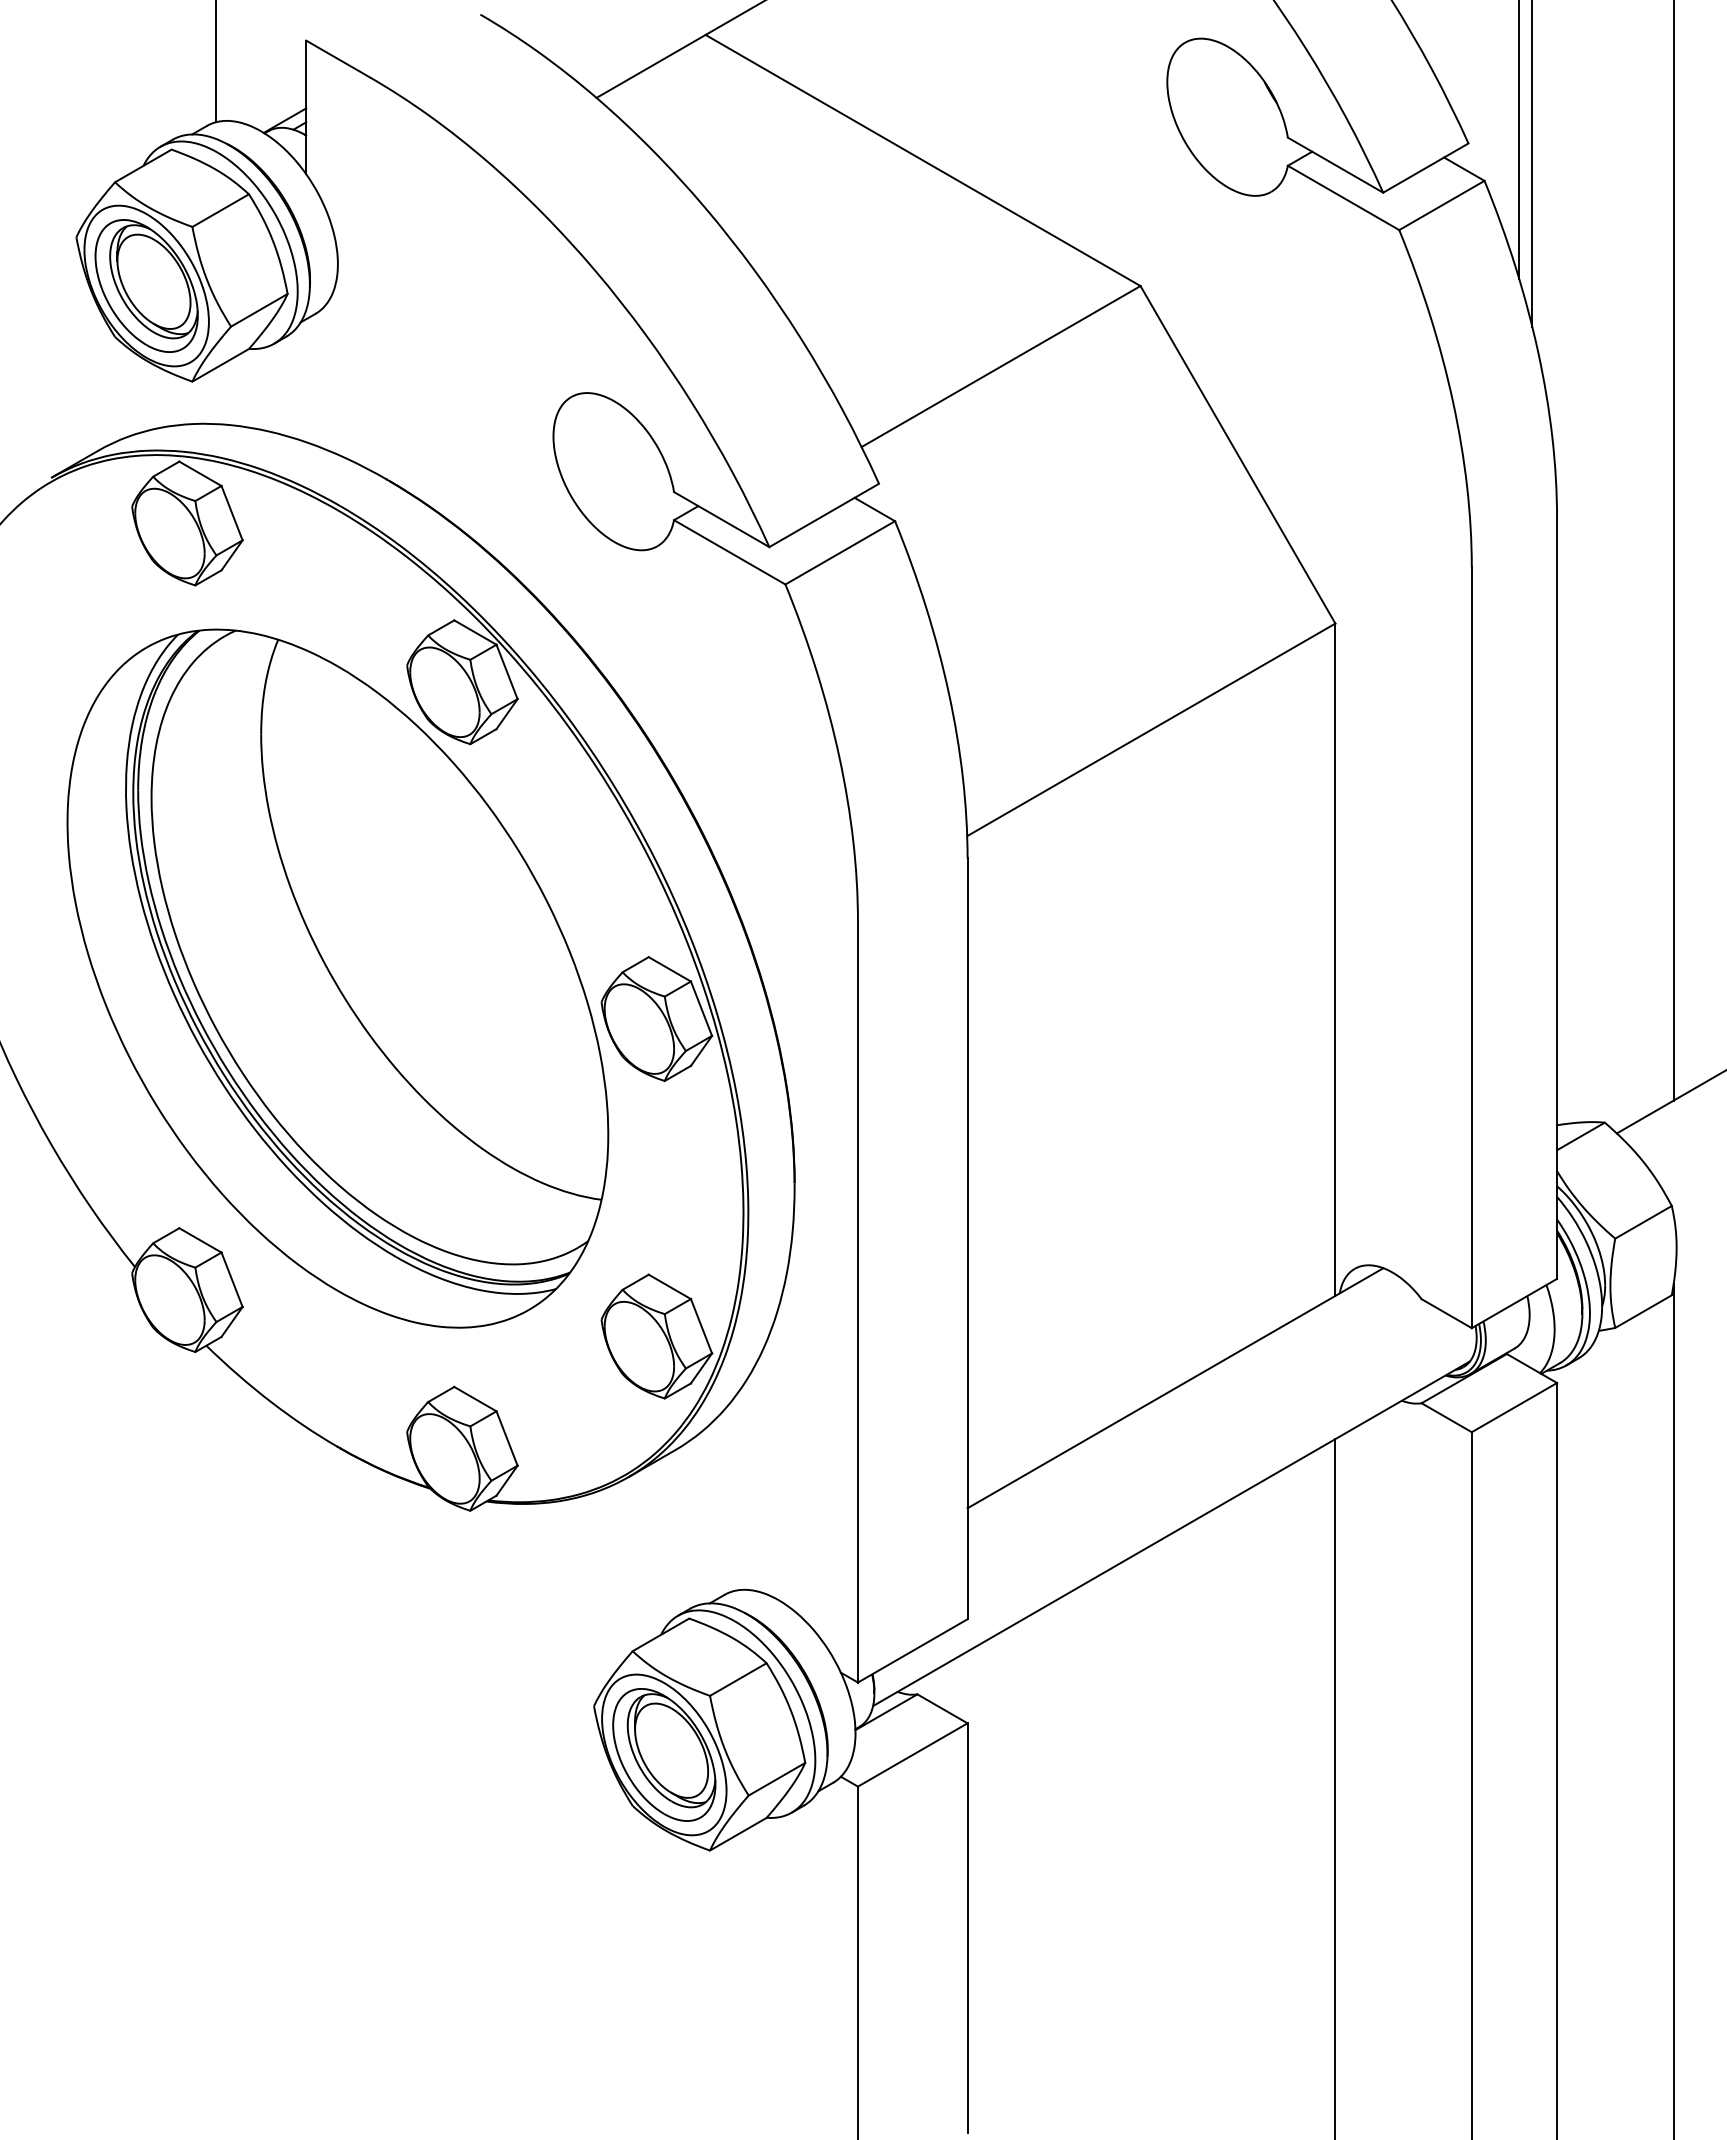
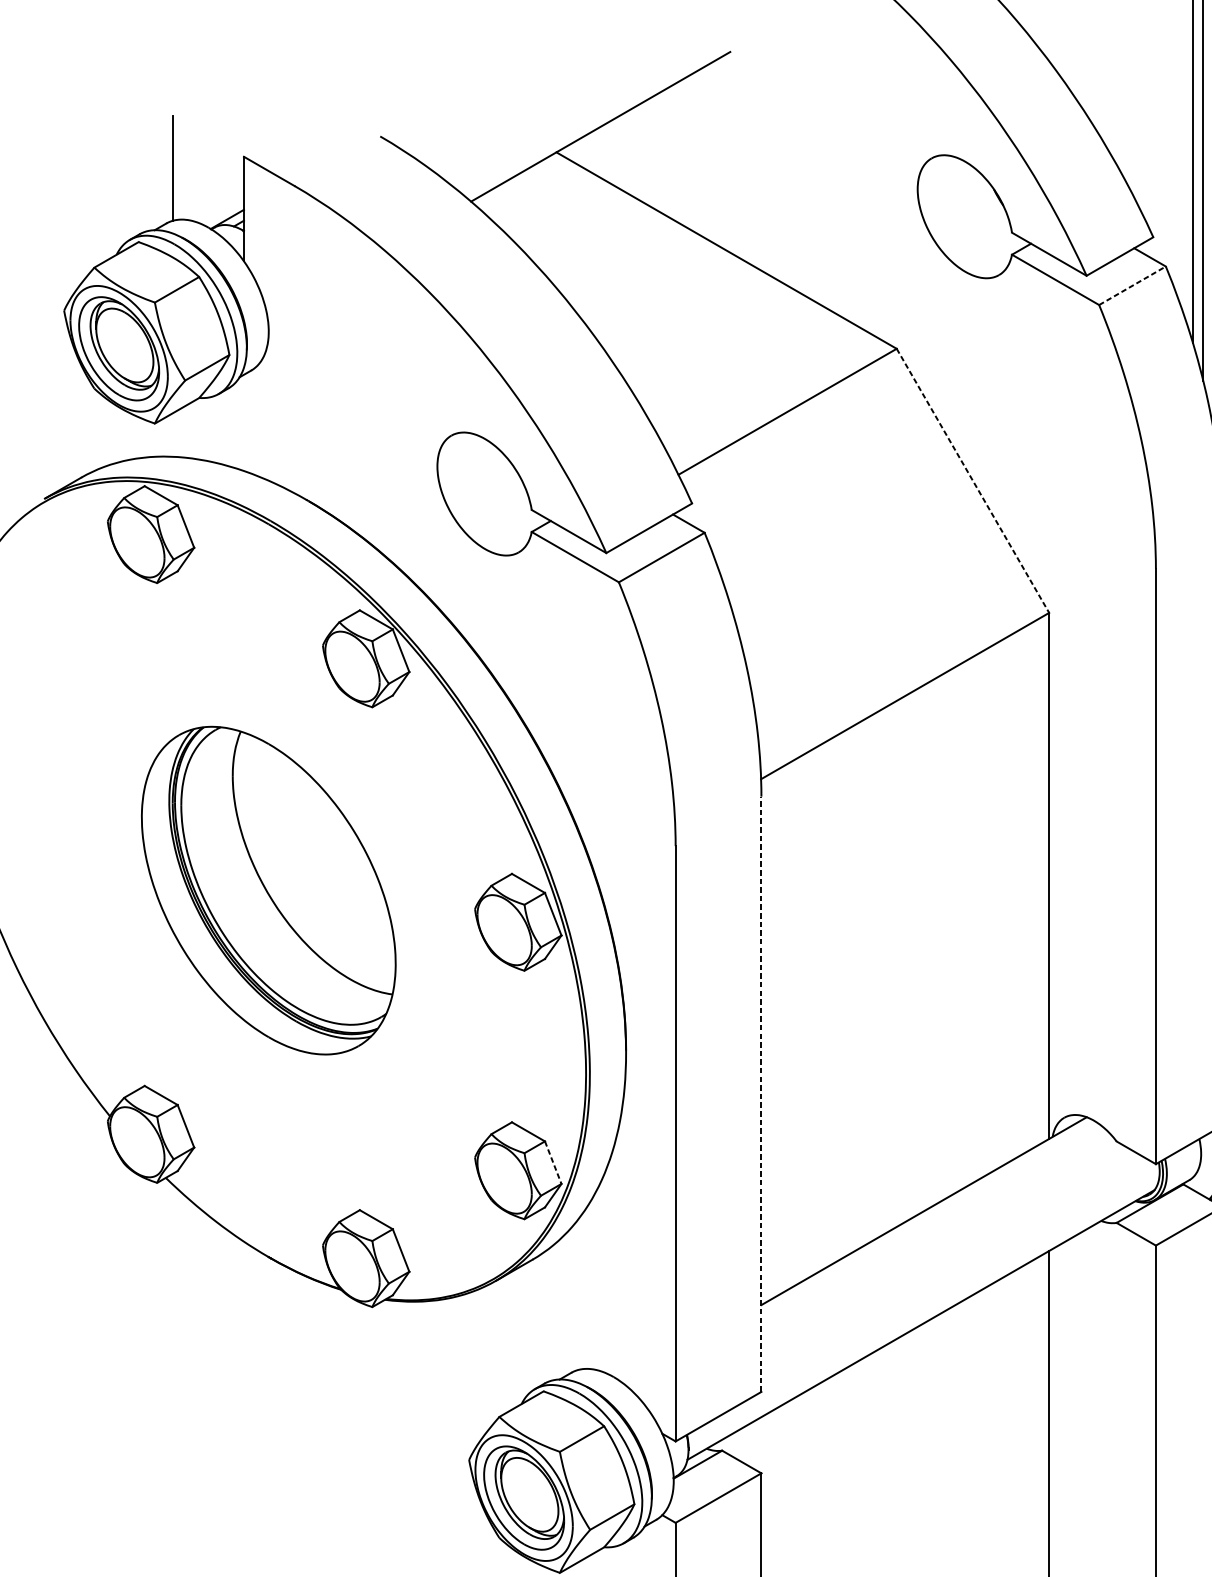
line: (1442, 205) -> (1132, 285), solid -> dashed
line: (1237, 454) -> (972, 480), solid -> dashed
part: (337, 978) -> (268, 890), size x0.6
line: (967, 1238) -> (761, 1094), solid -> dashed
line: (701, 1326) -> (553, 1162), solid -> dashed

